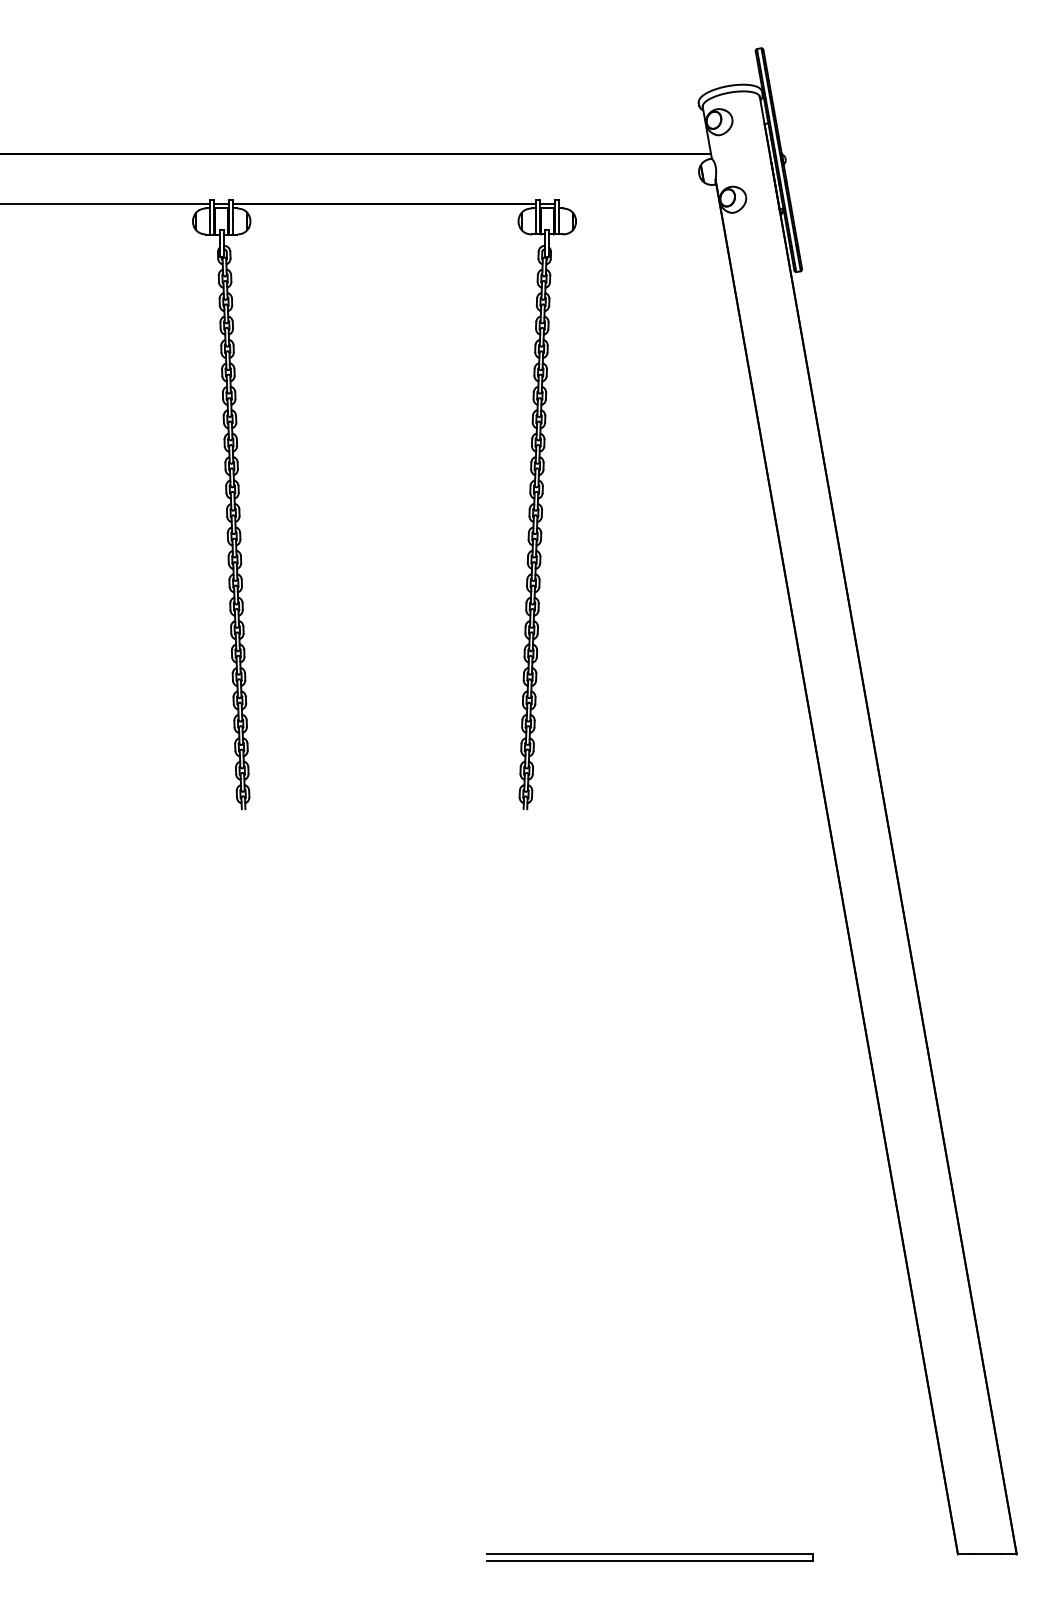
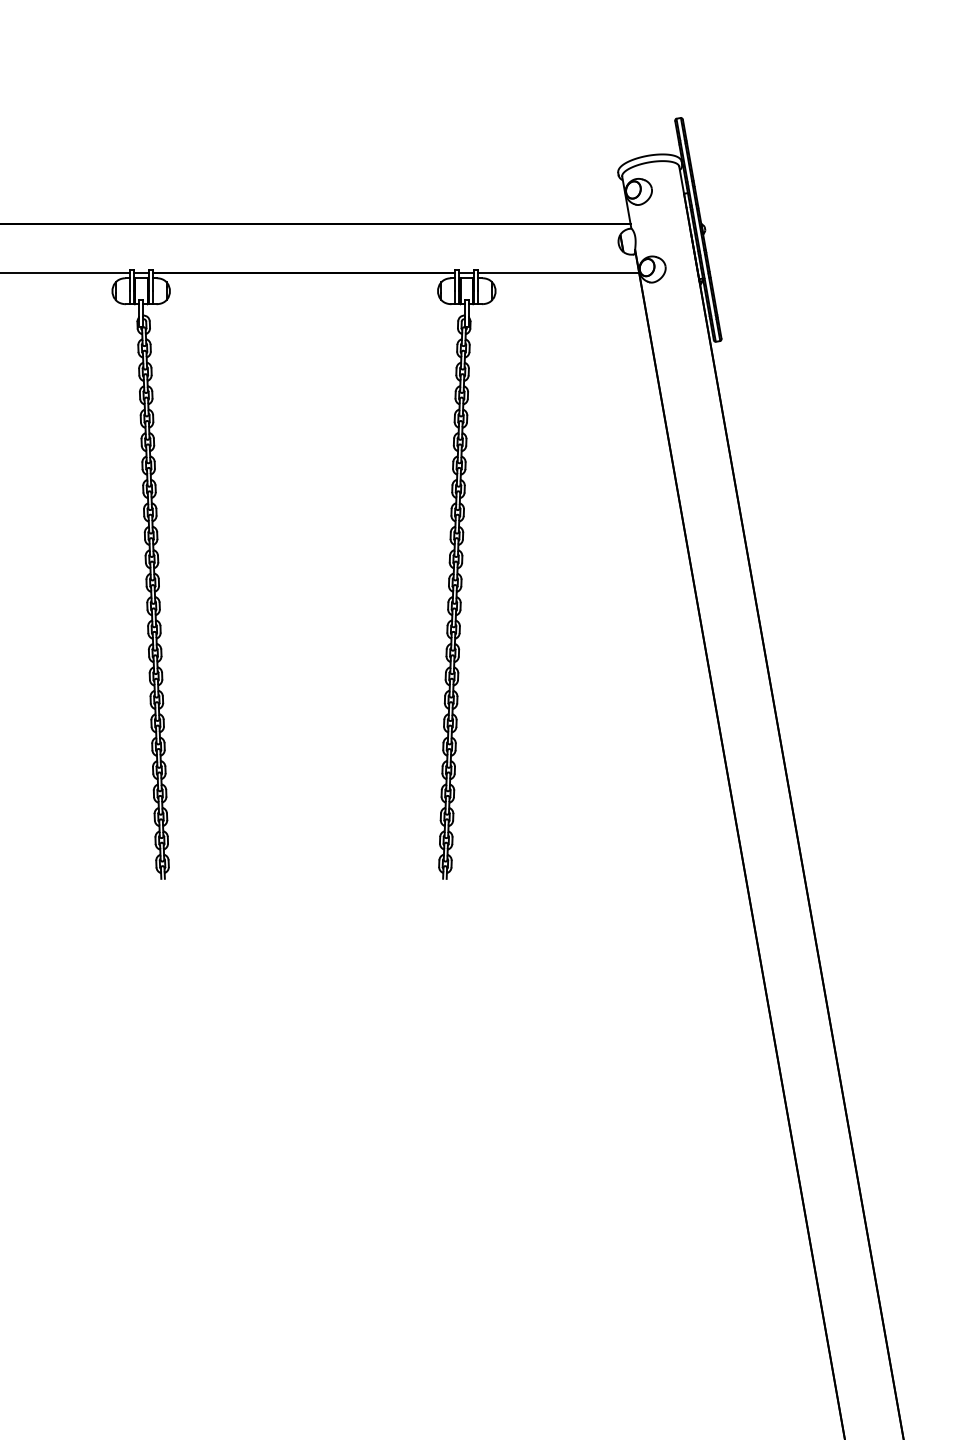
line: (638, 203) -> (557, 273), added

